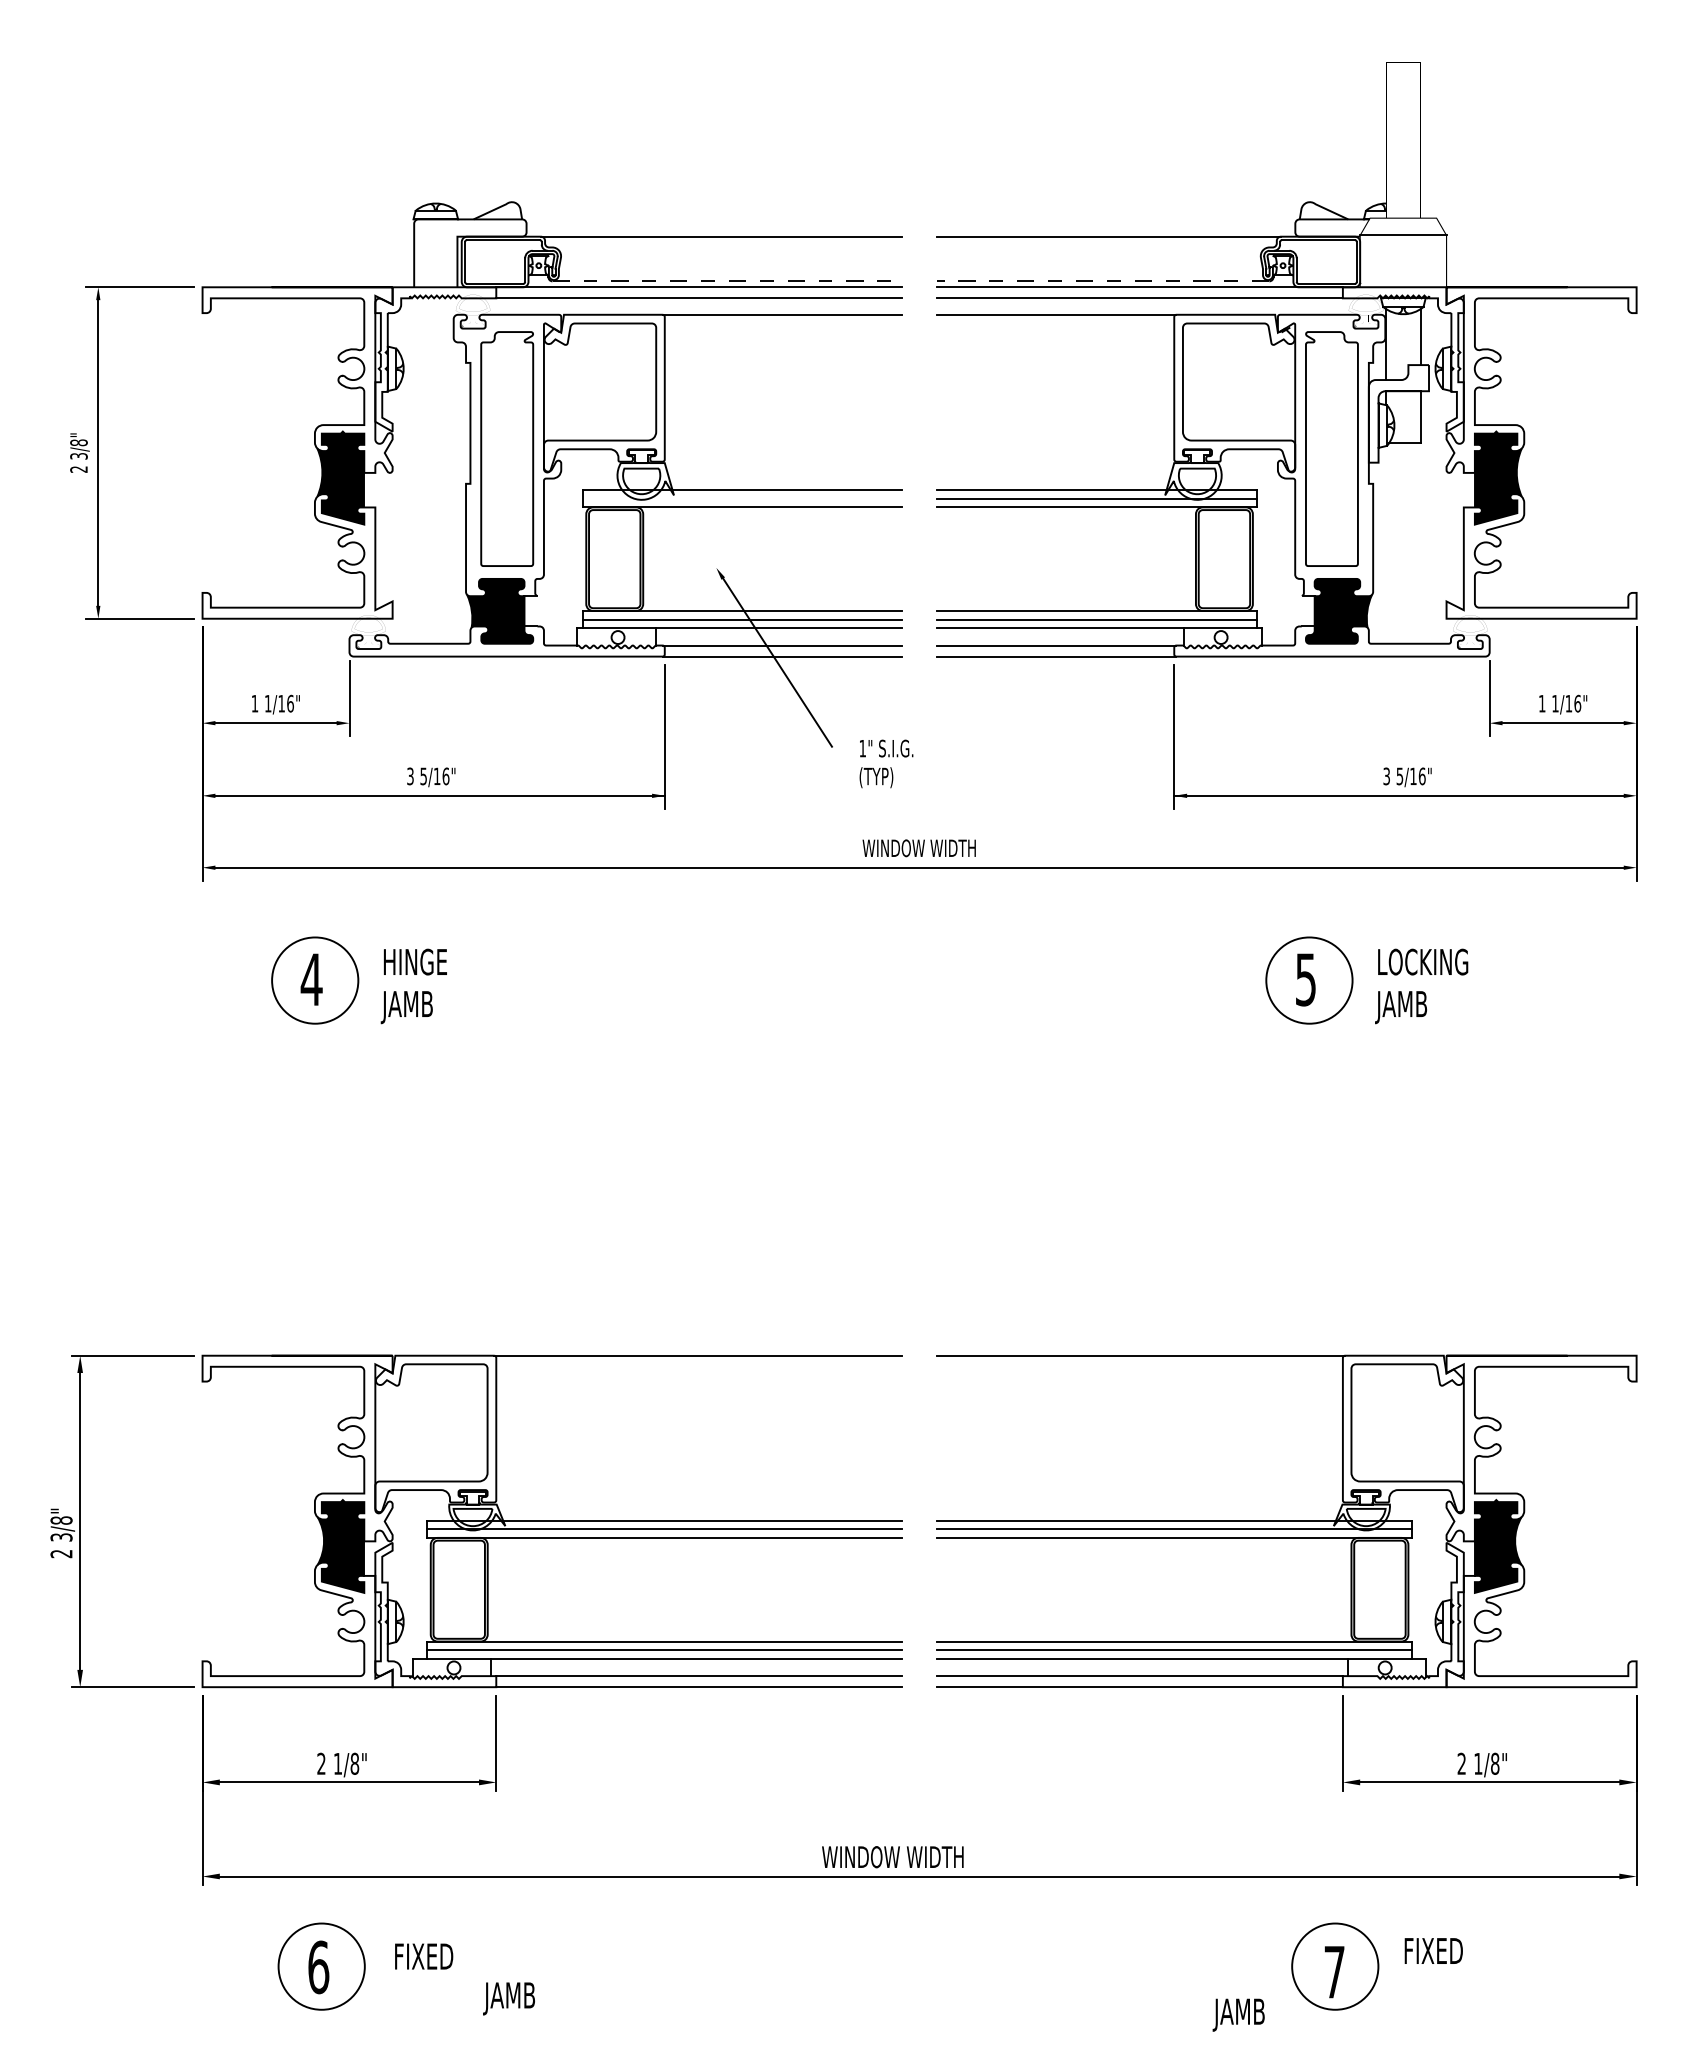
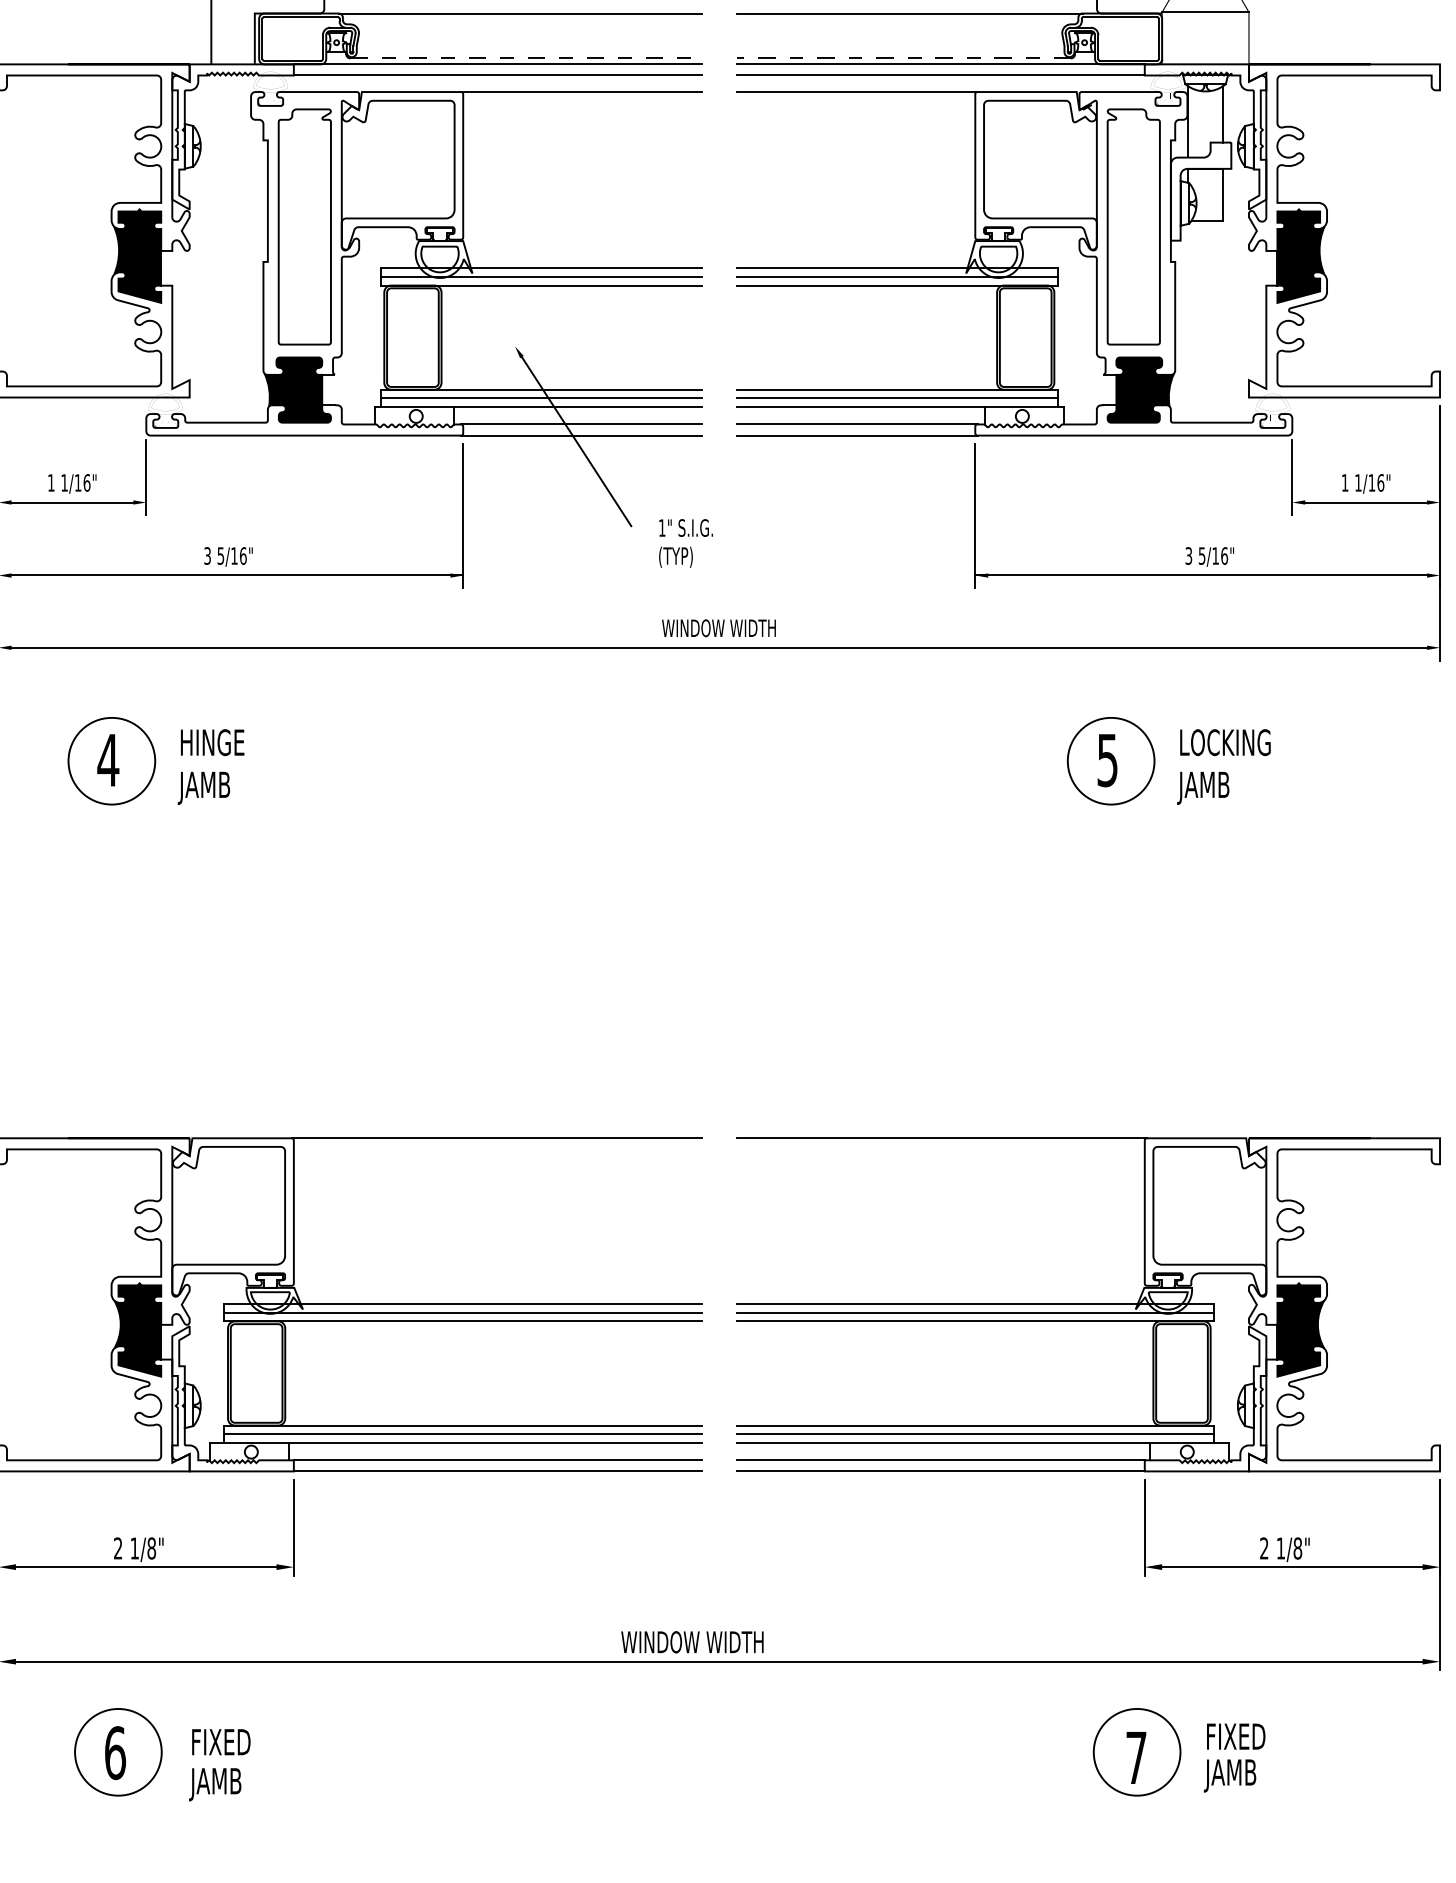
line: (742, 498) -> (541, 276), added
text: (508, 1998) -> (214, 1784), moved
text: (1238, 2014) -> (1229, 1775), moved

